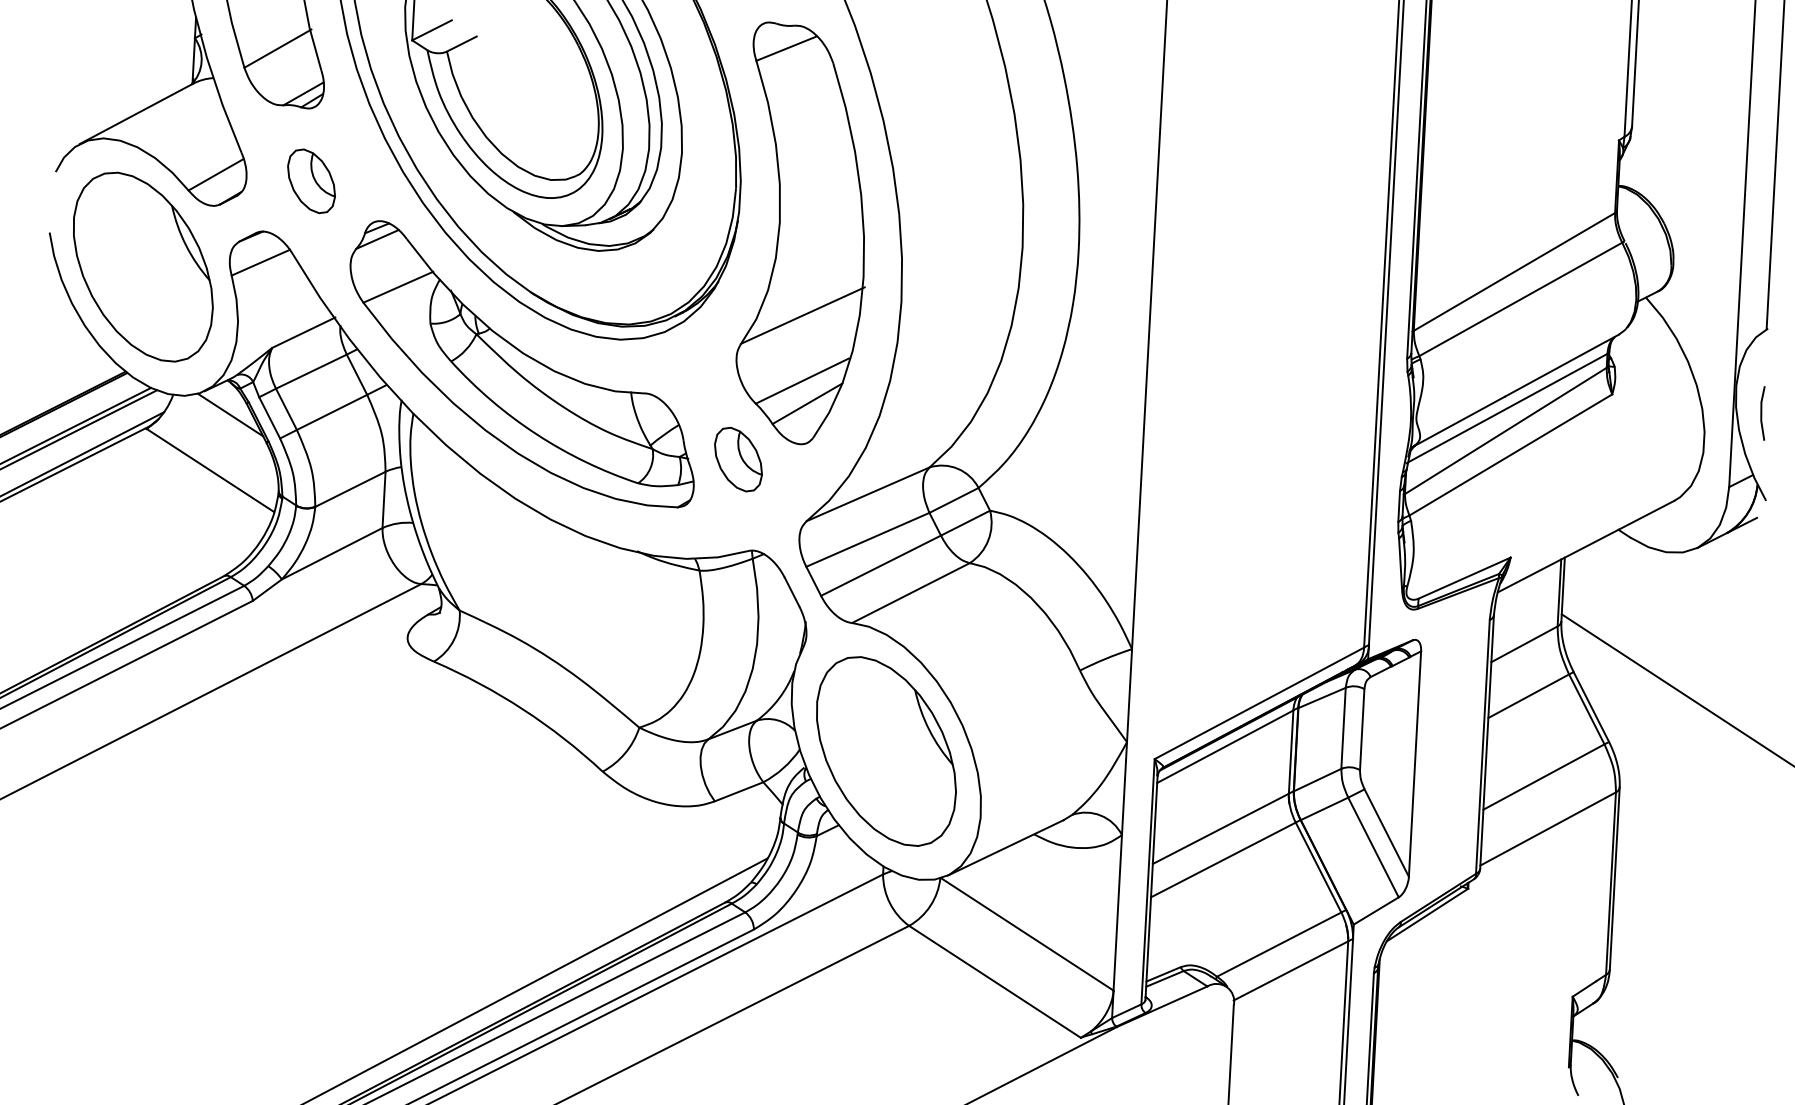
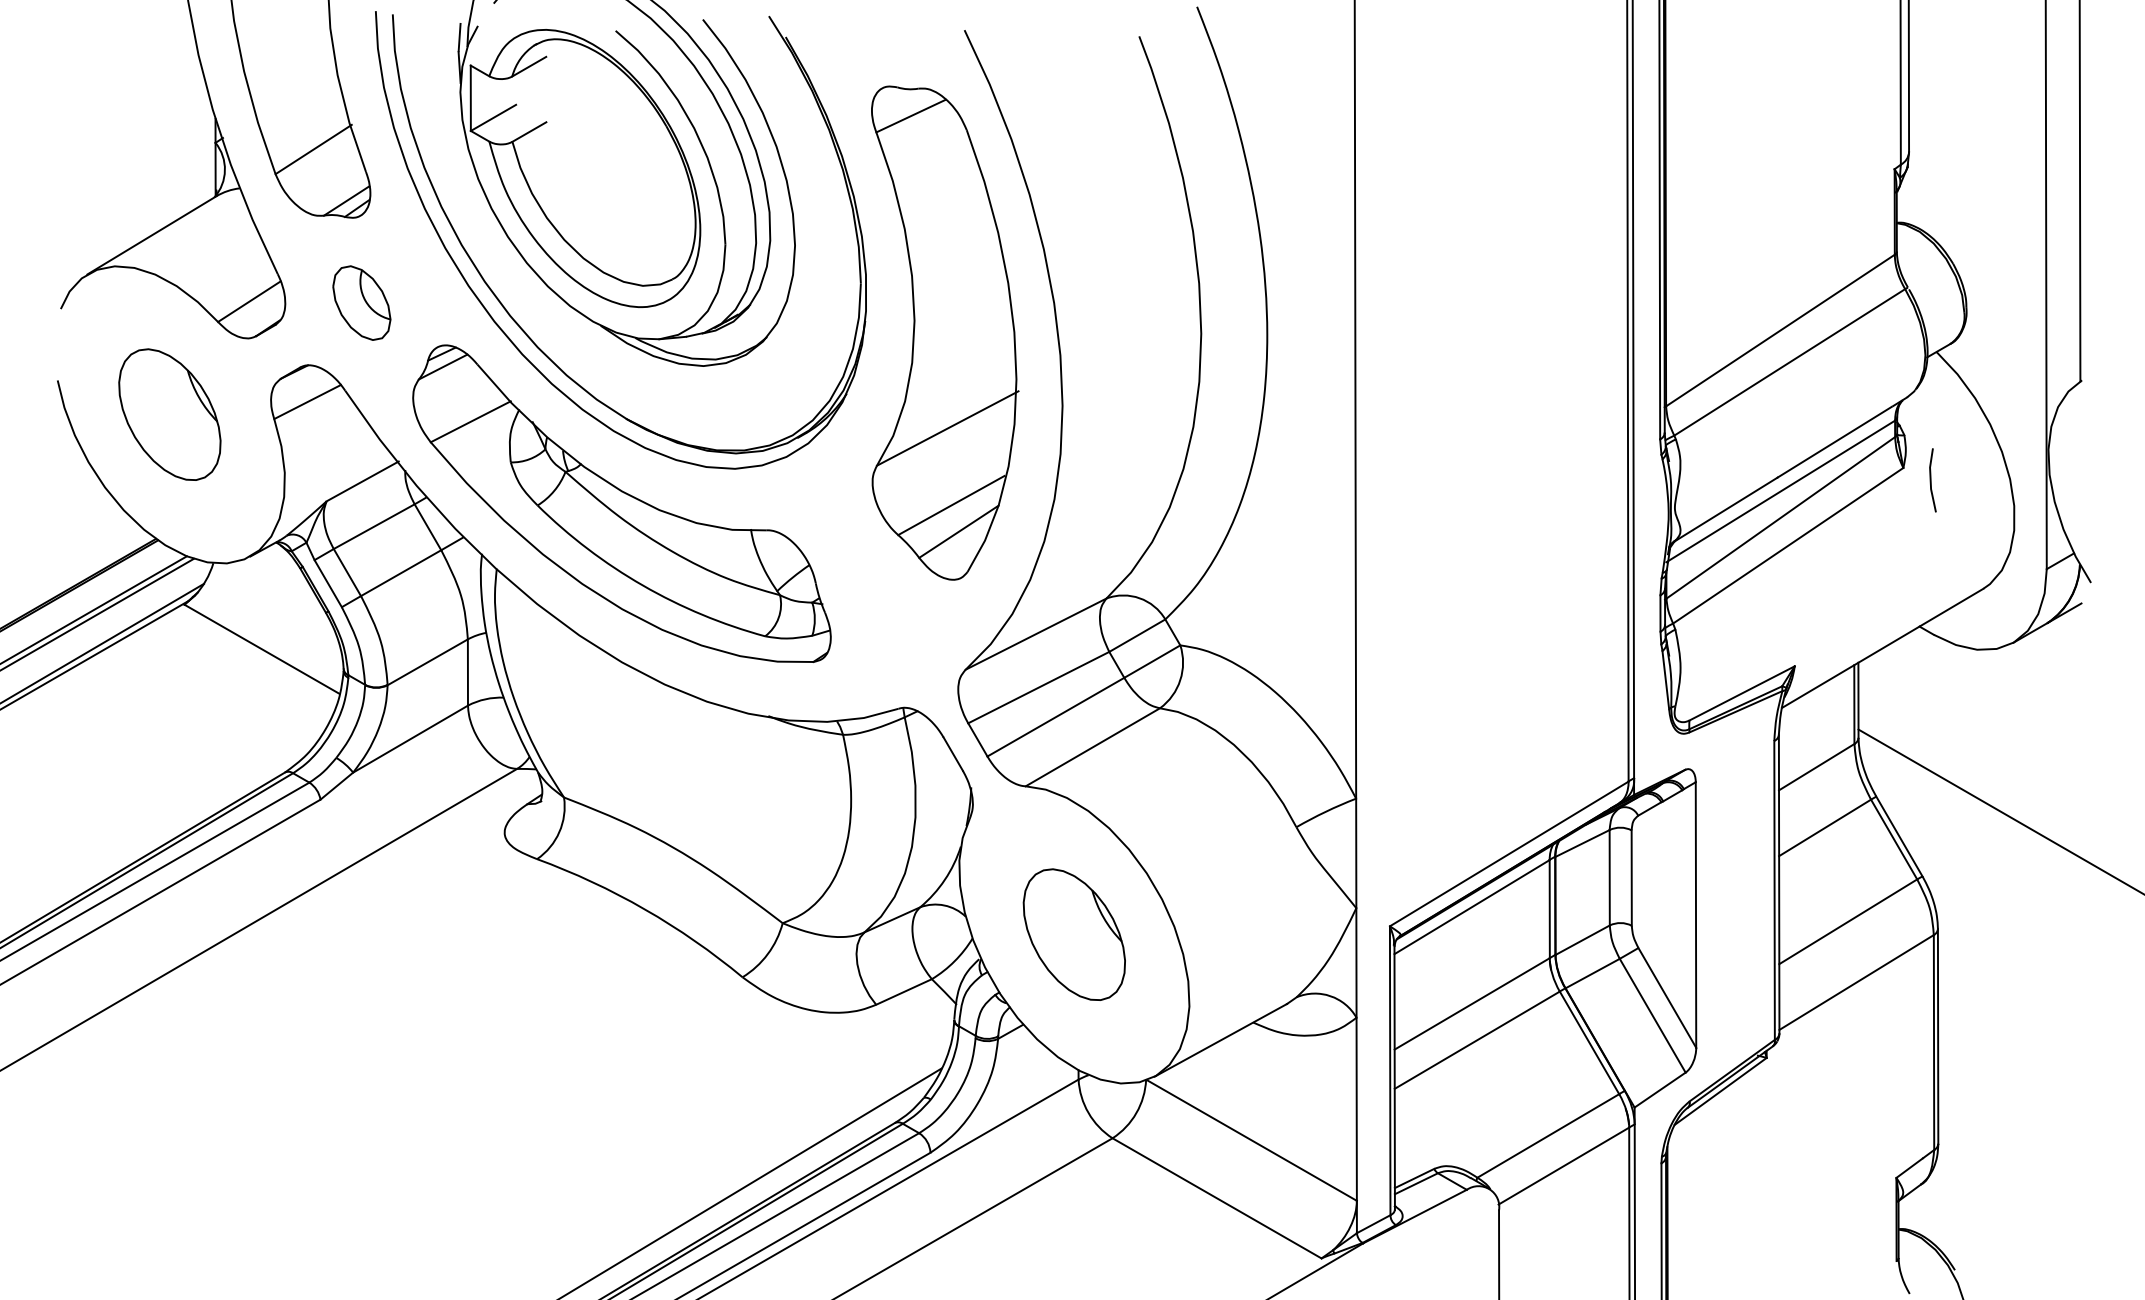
part: (142, 266) -> (169, 414), size x0.6
line: (1762, 413) -> (1931, 480), moved
line: (230, 414) -> (281, 582), removed
part: (738, 459) -> (881, 601), removed
part: (886, 751) -> (1074, 934), size x0.6

